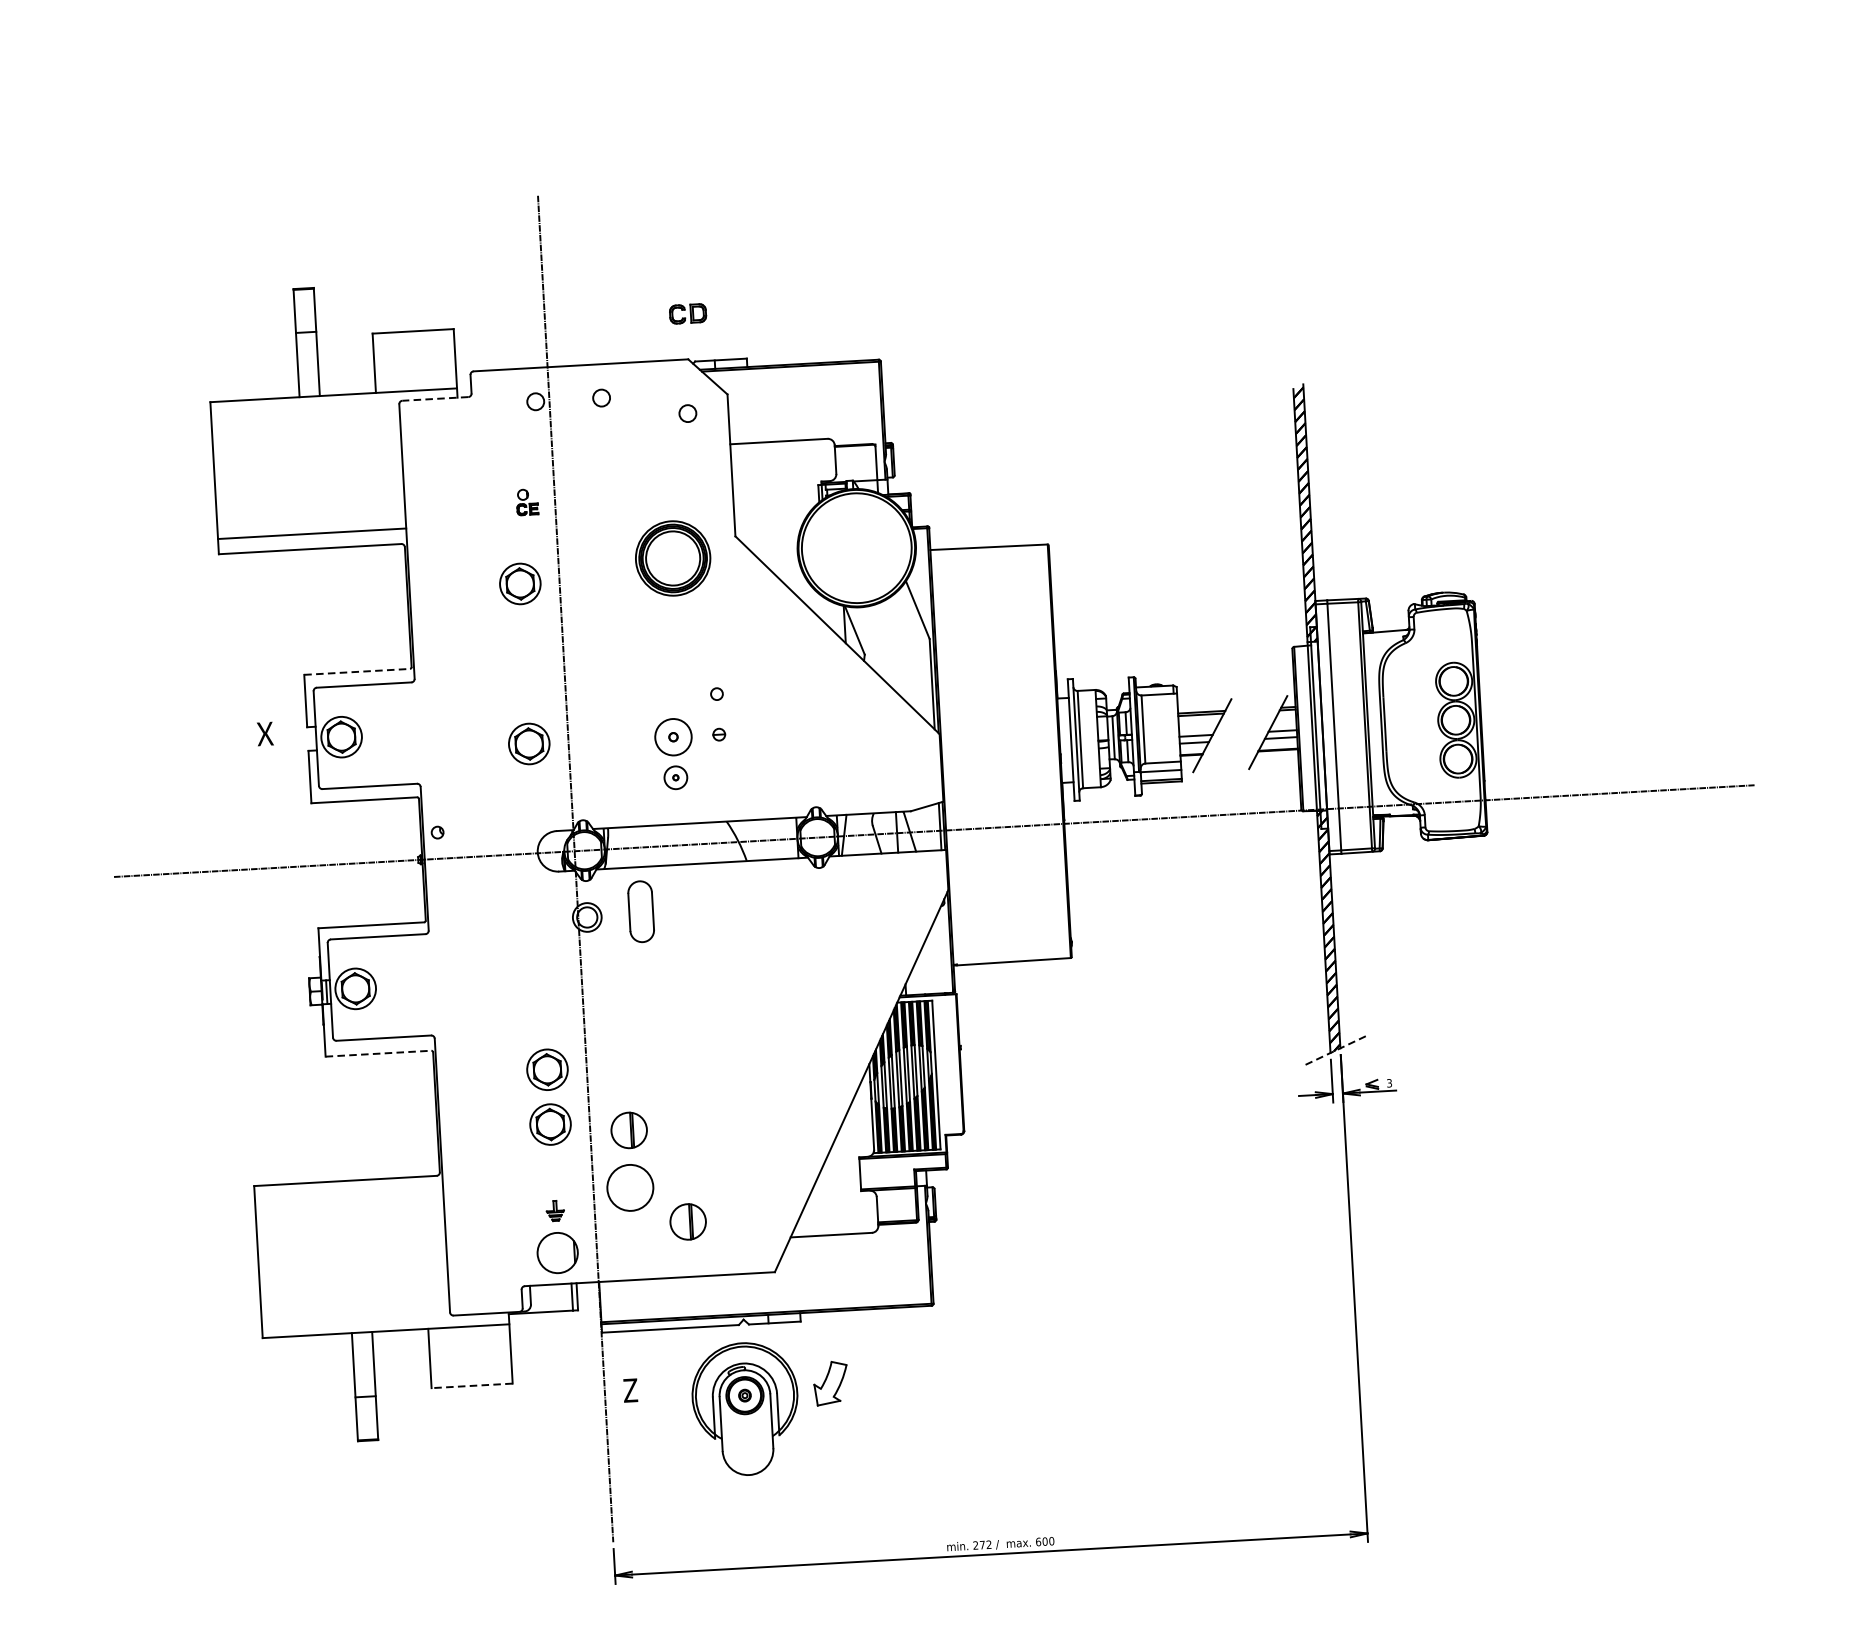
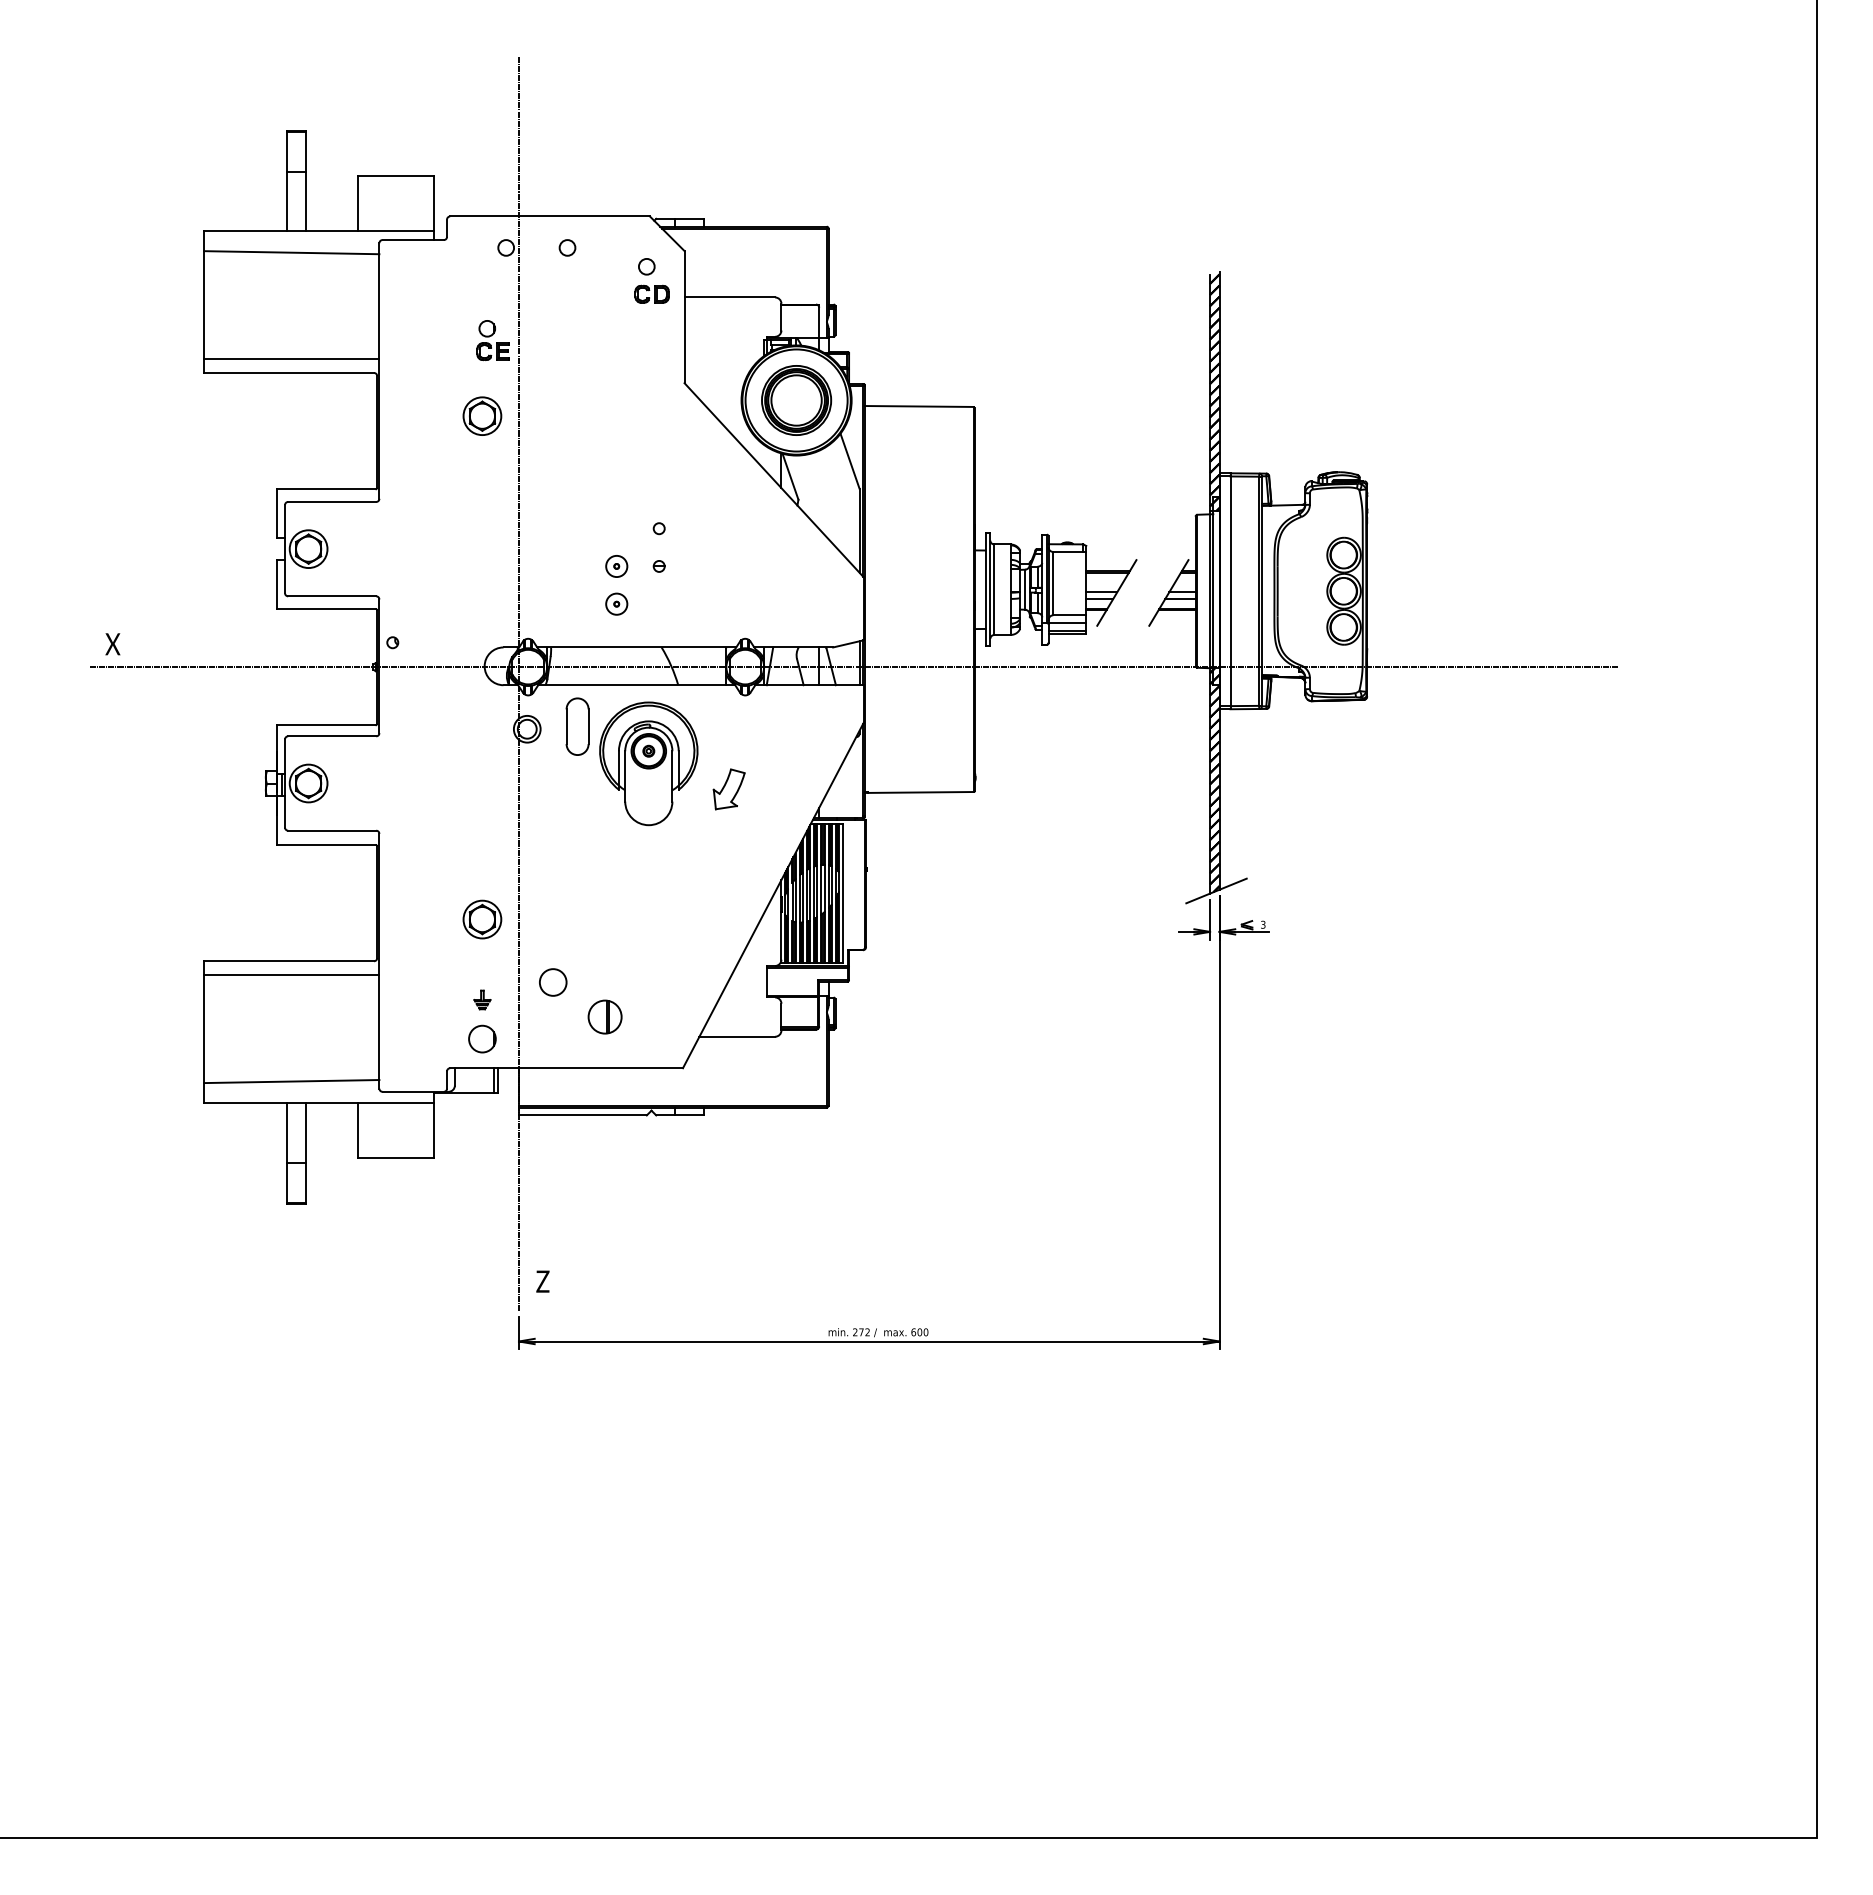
part: (687, 313) -> (651, 293), moved
line: (435, 399) -> (413, 240), dashed -> solid
line: (305, 419) -> (291, 252), added
part: (526, 502) -> (492, 340), size x1.67
part: (673, 558) -> (796, 400), moved
line: (357, 672) -> (326, 489), dashed -> solid
text: (264, 734) -> (112, 644), moved
part: (673, 737) -> (616, 566), size x0.62
part: (529, 743) -> (482, 564), removed
line: (1337, 1049) -> (1216, 890), dashed -> solid
line: (378, 1053) -> (326, 844), dashed -> solid
part: (547, 1069) -> (482, 868), removed
part: (628, 1129) -> (554, 928), removed
circle: (629, 1187) -> (552, 982), size x0.62
line: (348, 1196) -> (291, 975), added
part: (557, 1252) -> (482, 1038), size x0.71
line: (355, 1309) -> (291, 1081), added
part: (830, 1383) -> (728, 789), moved
line: (472, 1386) -> (396, 1158), dashed -> solid
text: (630, 1390) -> (542, 1281), moved
part: (745, 1408) -> (648, 763), moved

